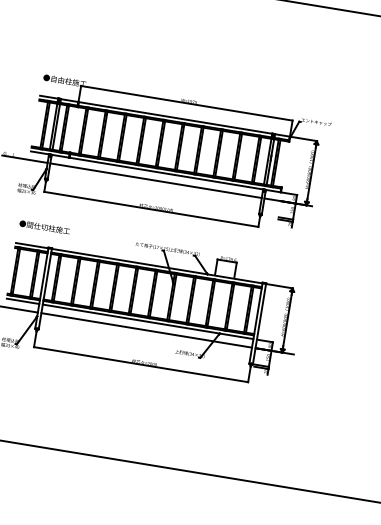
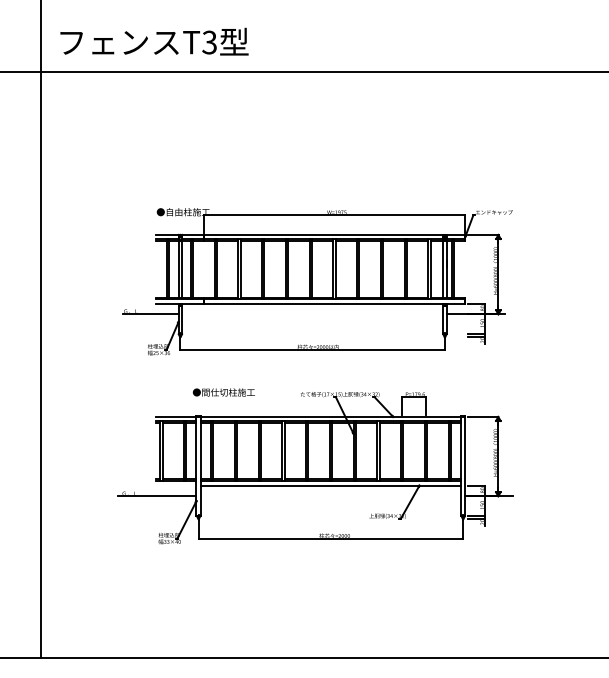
line: (155, 180) -> (312, 314), removed
text: (44, 227) -> (223, 392), moved
line: (23, 301) -> (176, 485), removed
line: (146, 330) -> (330, 496), removed

